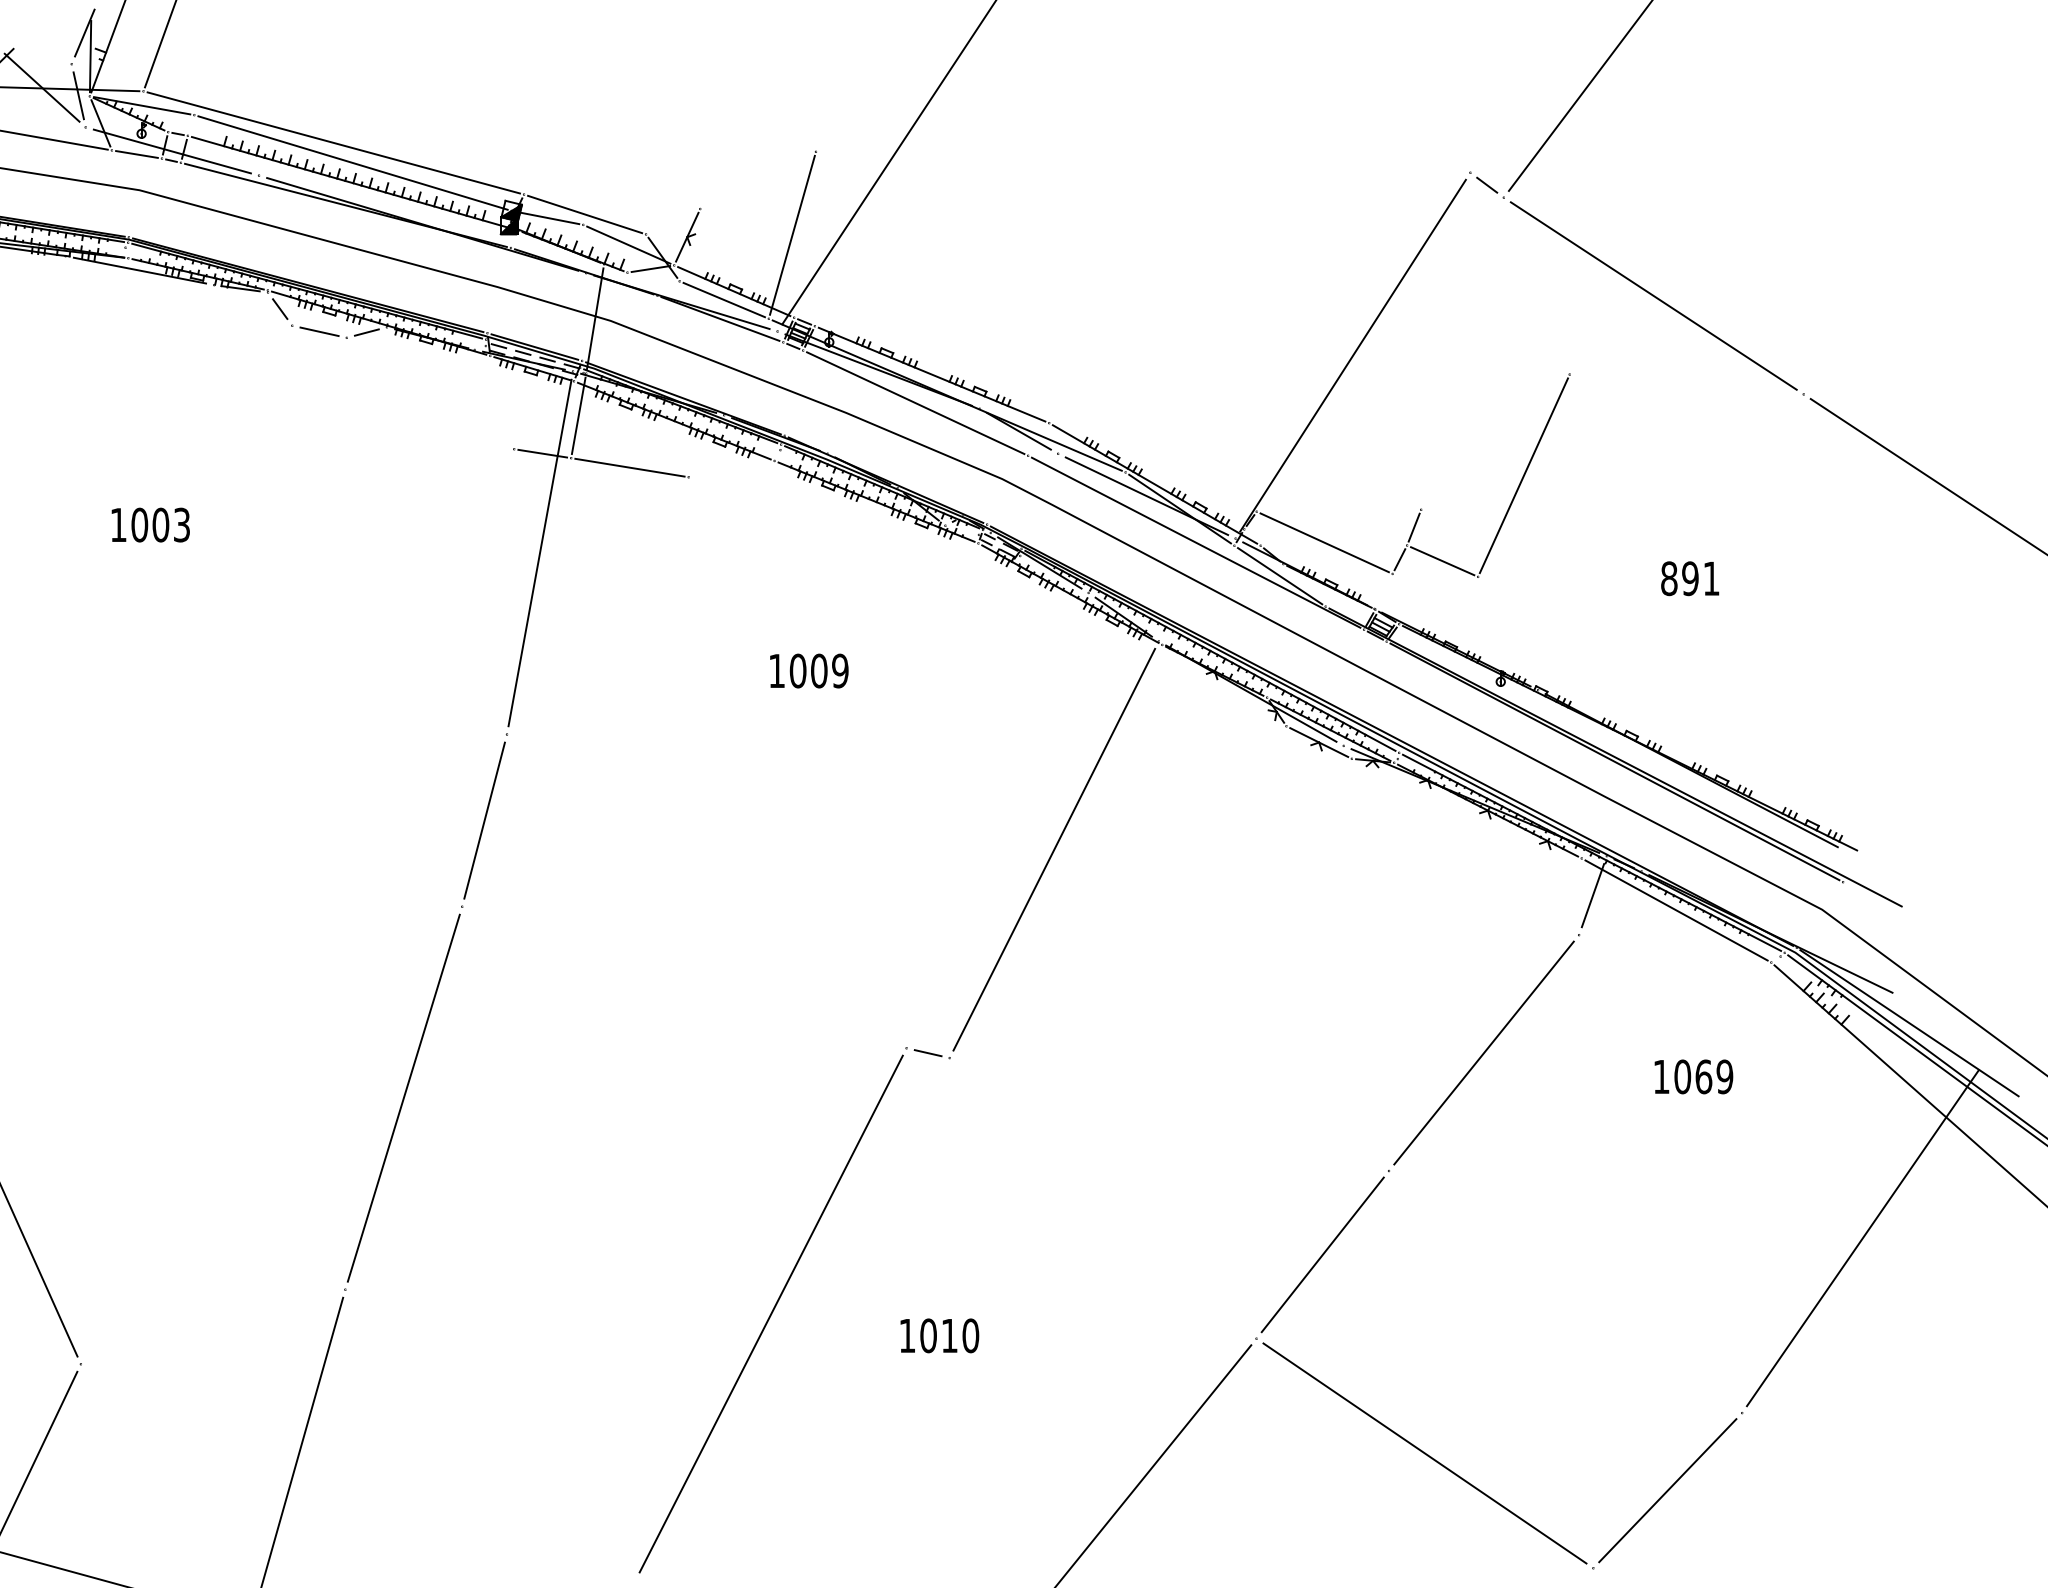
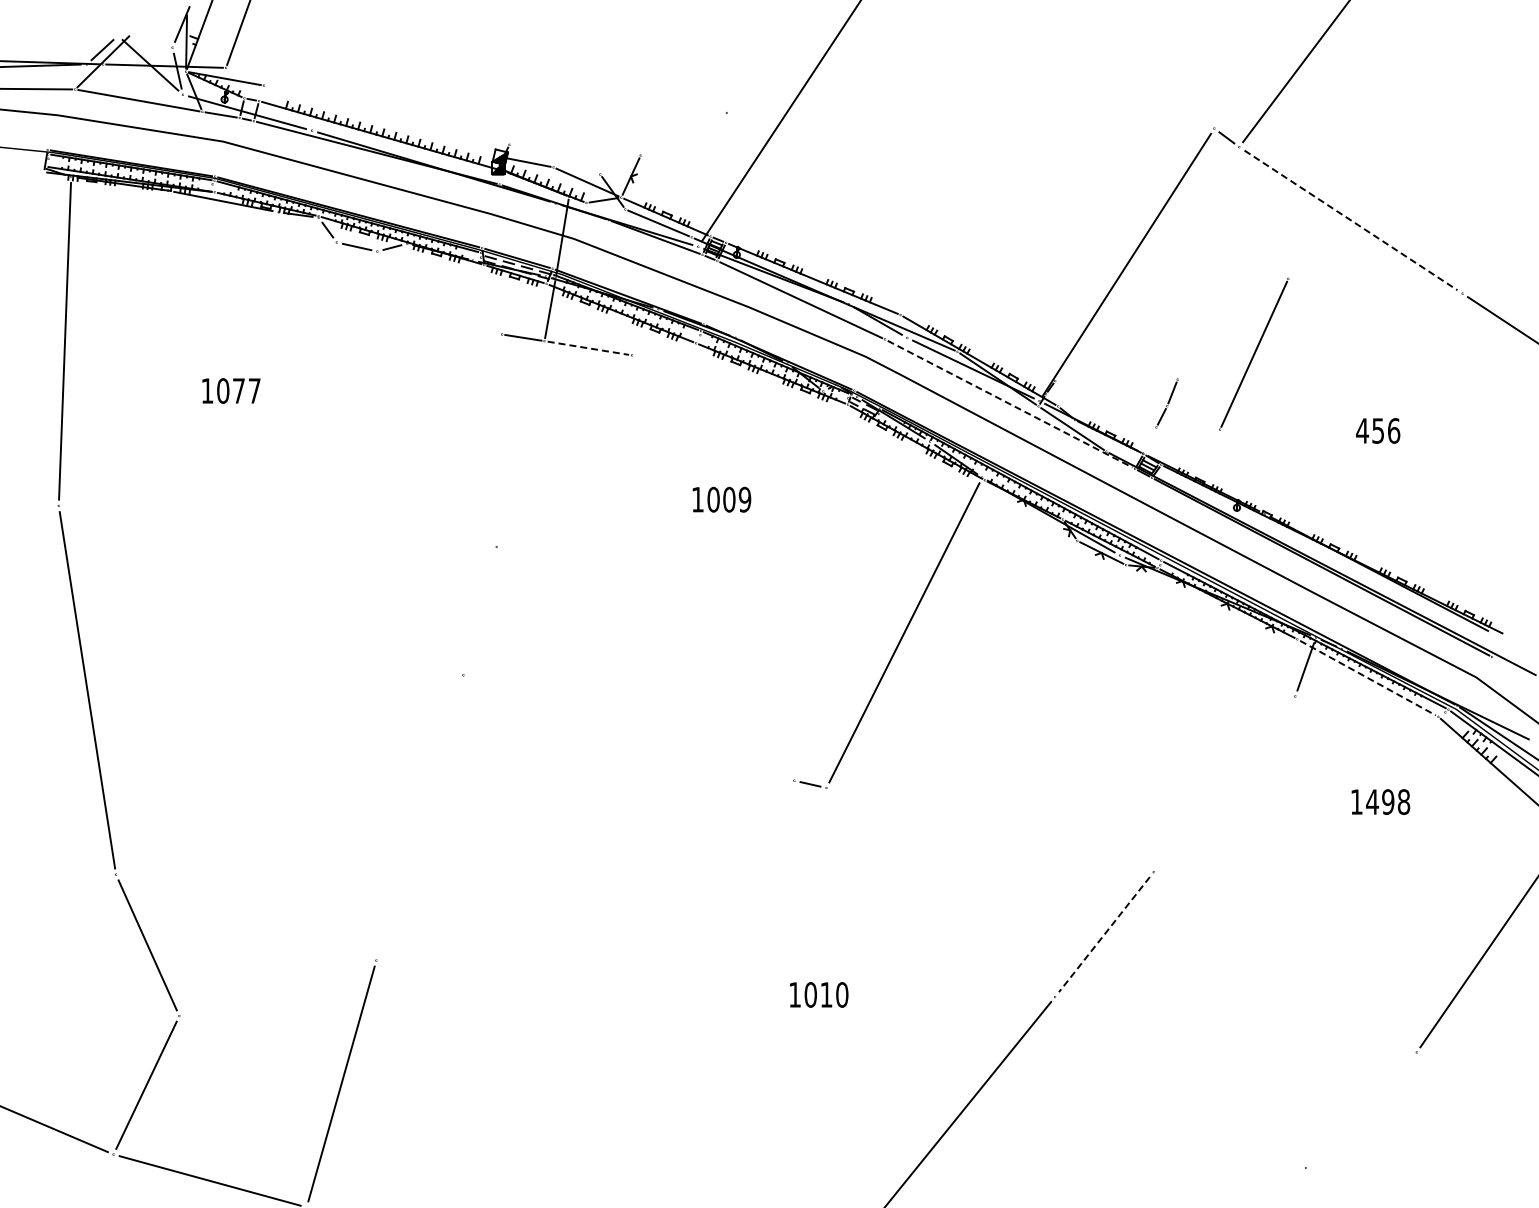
line: (333, 143) -> (367, 106), removed
line: (352, 163) -> (381, 121), removed
line: (584, 214) -> (554, 159), removed
line: (792, 235) -> (709, 175), removed
line: (1654, 296) -> (1351, 220), solid -> dashed
line: (630, 468) -> (588, 348), solid -> dashed
text: (171, 524) -> (246, 390), 1003 -> 1077
line: (1196, 543) -> (1010, 404), solid -> dashed
line: (1324, 543) -> (1105, 404), removed
line: (538, 552) -> (520, 411), removed
line: (1442, 560) -> (1193, 417), removed
text: (1690, 578) -> (1378, 430), 891 -> 456
line: (485, 821) -> (480, 611), removed
line: (1677, 911) -> (1368, 678), solid -> dashed
line: (1483, 1053) -> (1224, 784), removed
text: (1704, 1076) -> (1388, 801), 1069 -> 1498
line: (403, 1097) -> (419, 817), removed
line: (1322, 1256) -> (1104, 935), solid -> dashed
line: (771, 1313) -> (693, 978), removed
line: (1424, 1453) -> (1180, 1082), removed
line: (1667, 1489) -> (1361, 1109), removed

